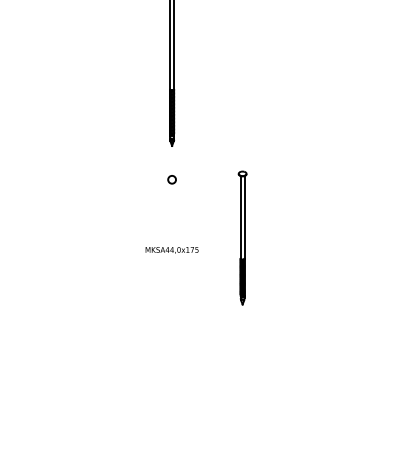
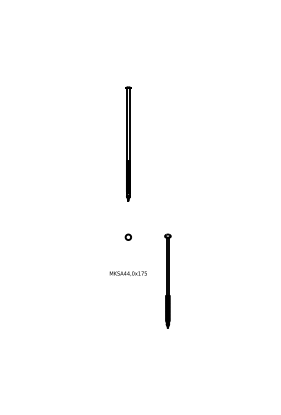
part: (170, 178) -> (127, 236), moved
part: (242, 237) -> (167, 280), moved

